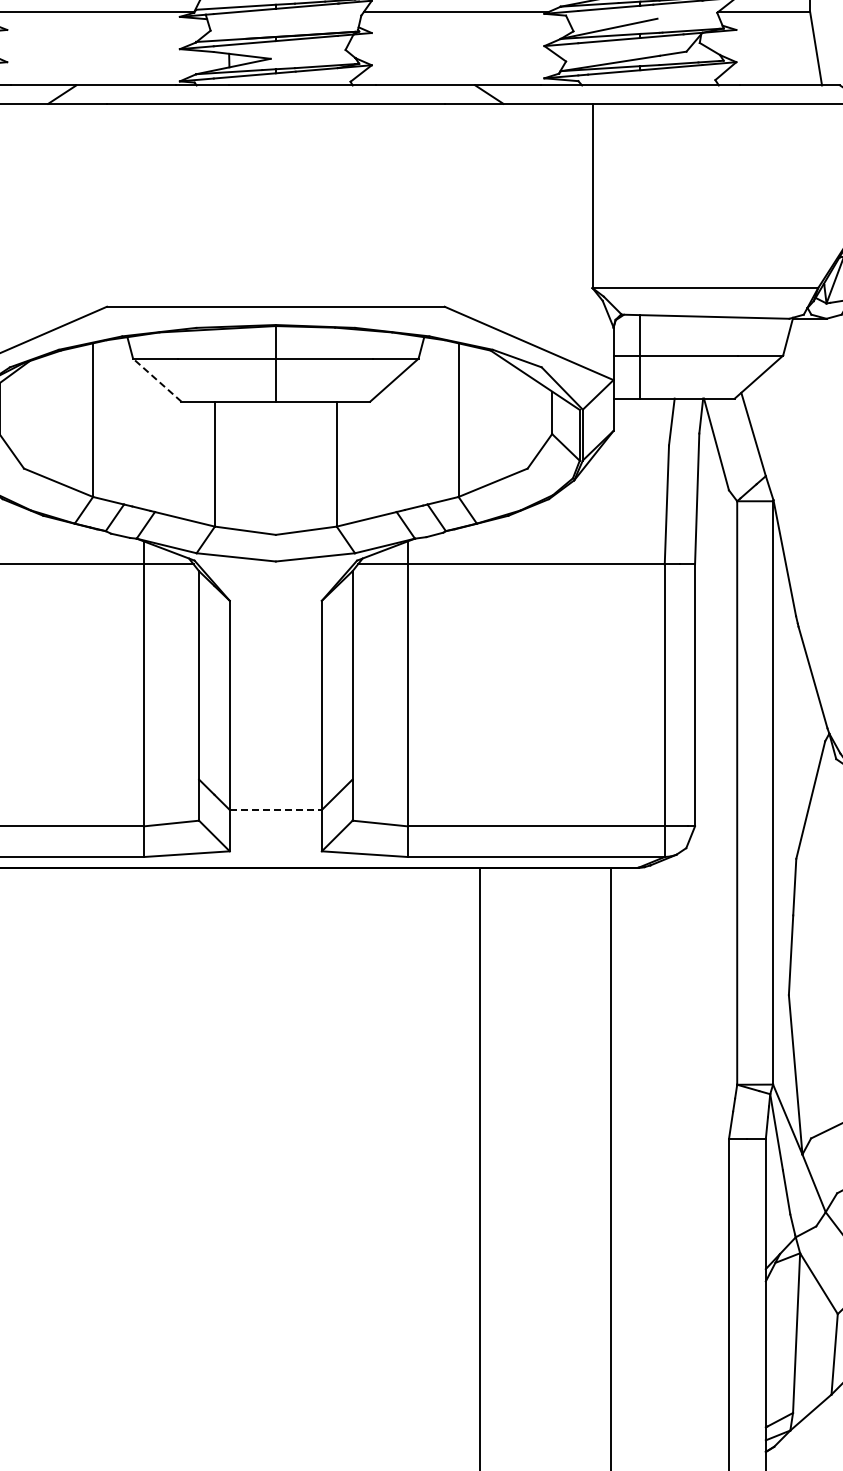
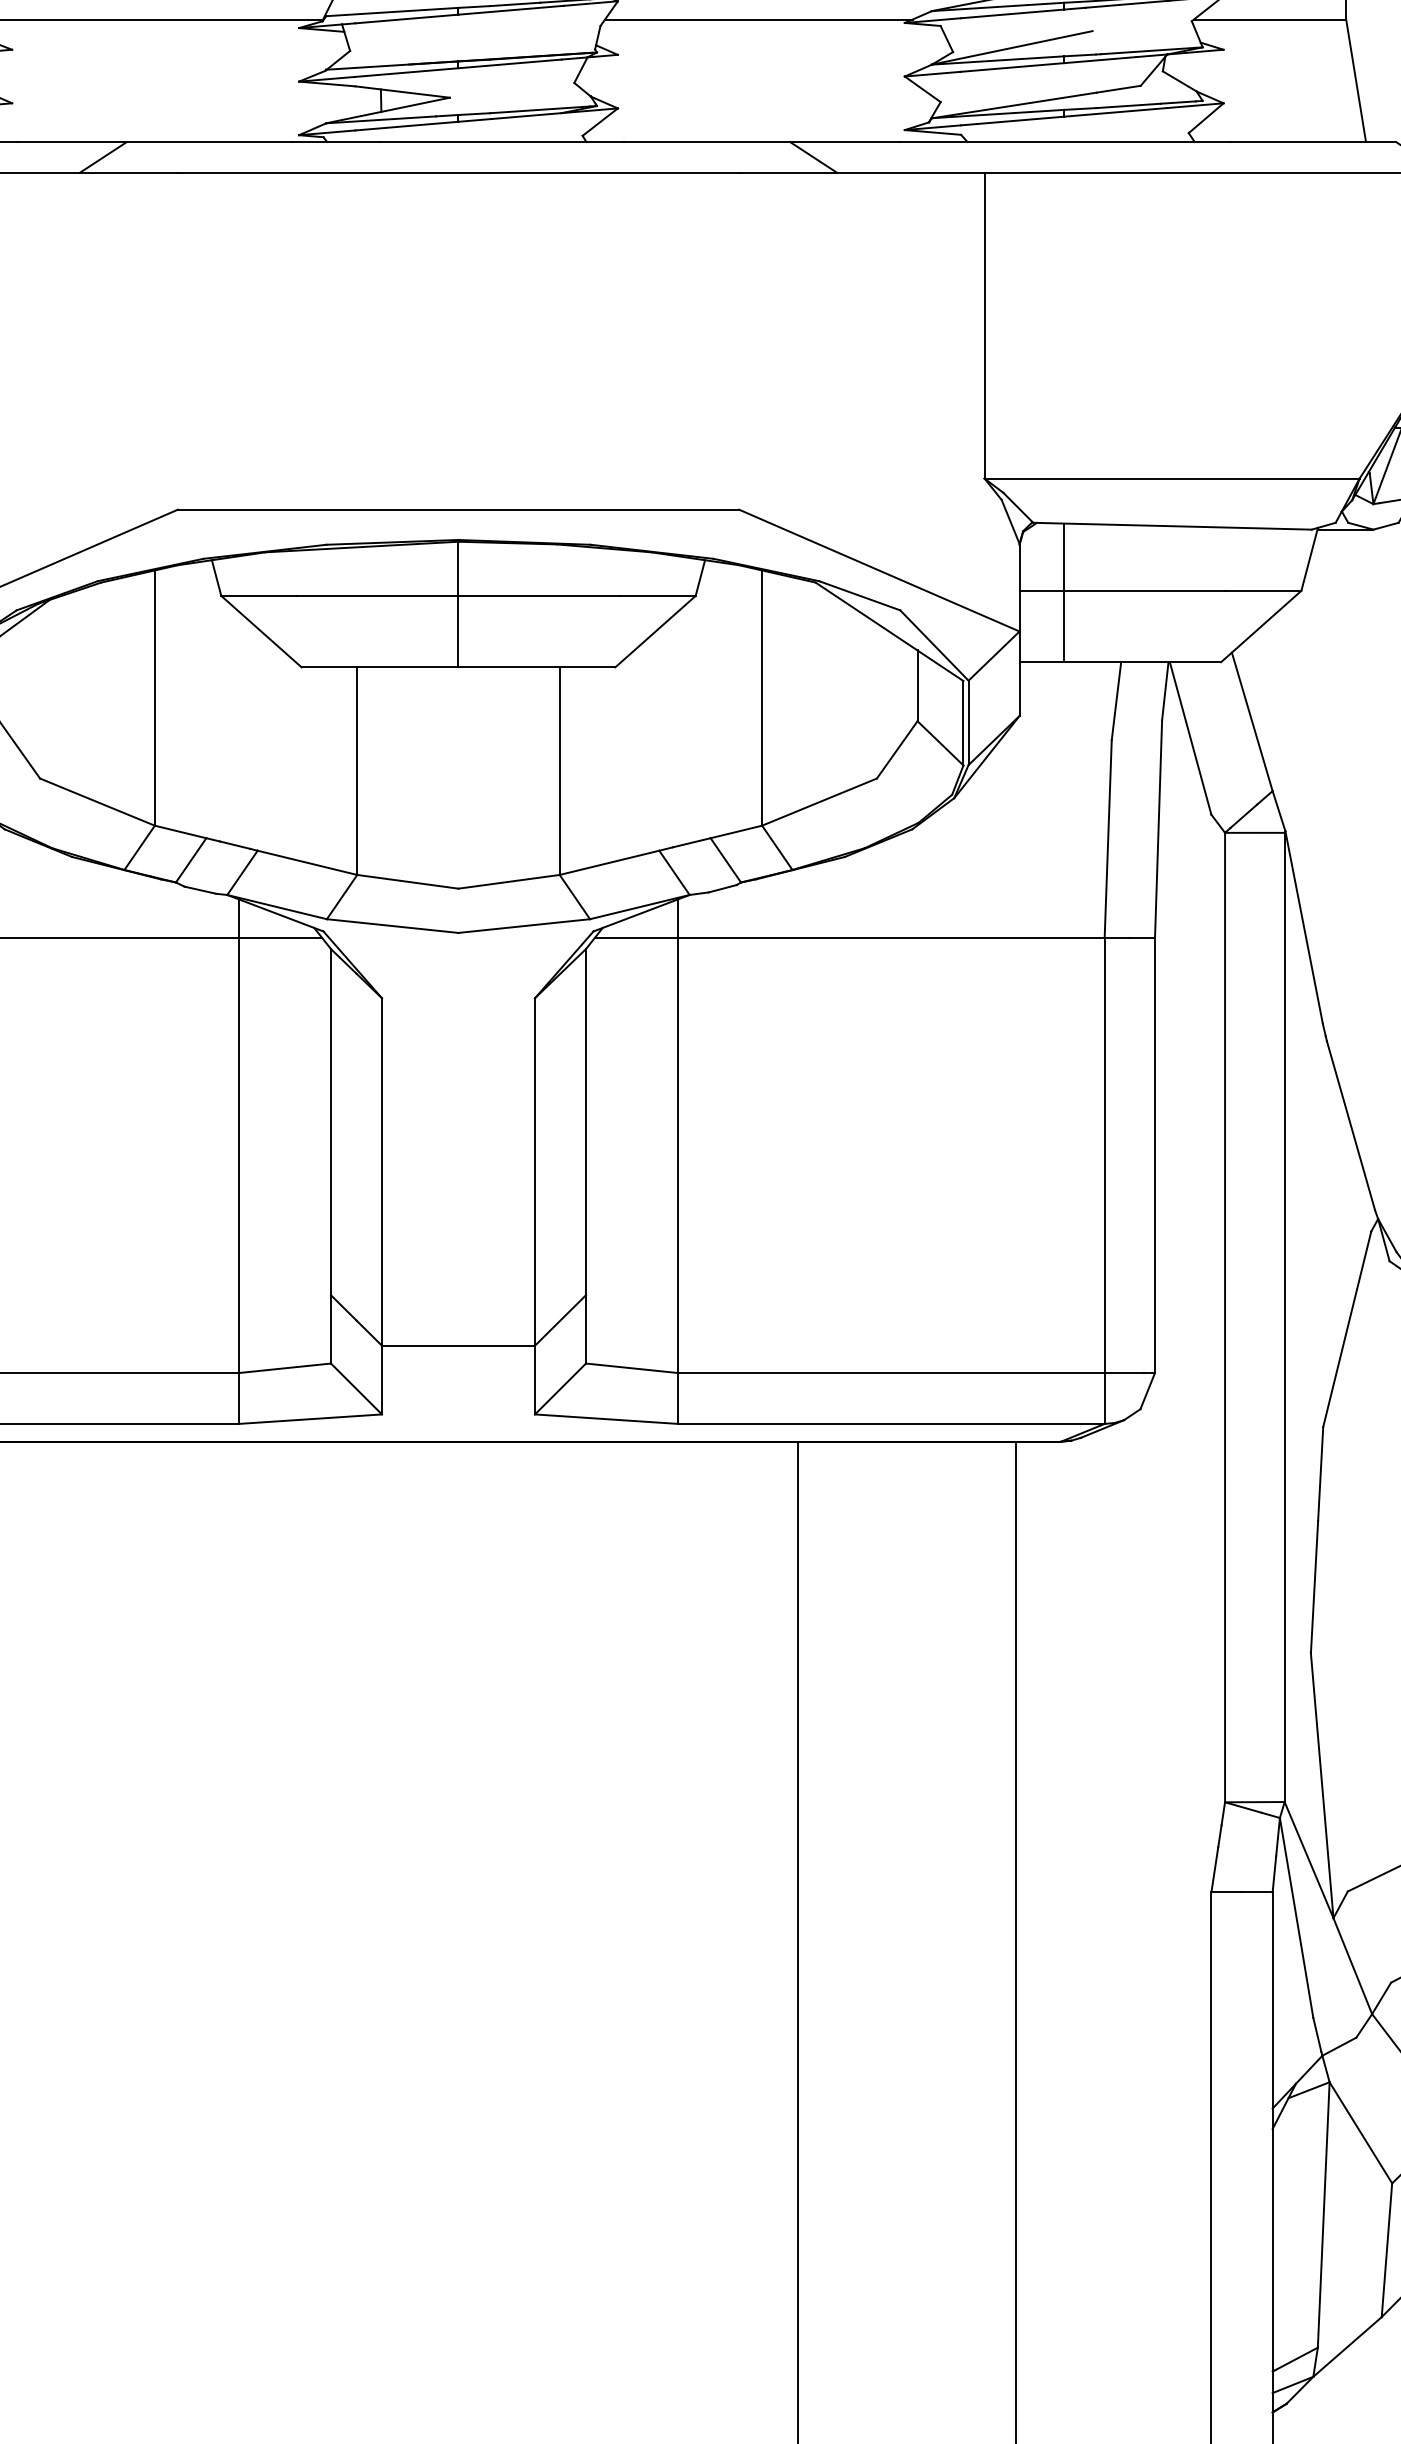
line: (156, 379) -> (260, 630), dashed -> solid
line: (276, 809) -> (459, 1344), dashed -> solid

